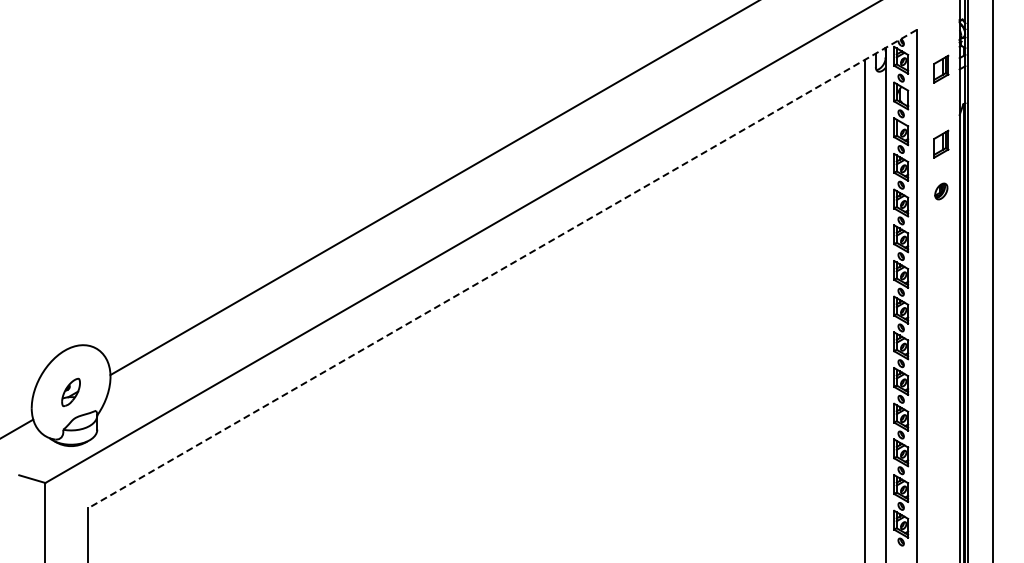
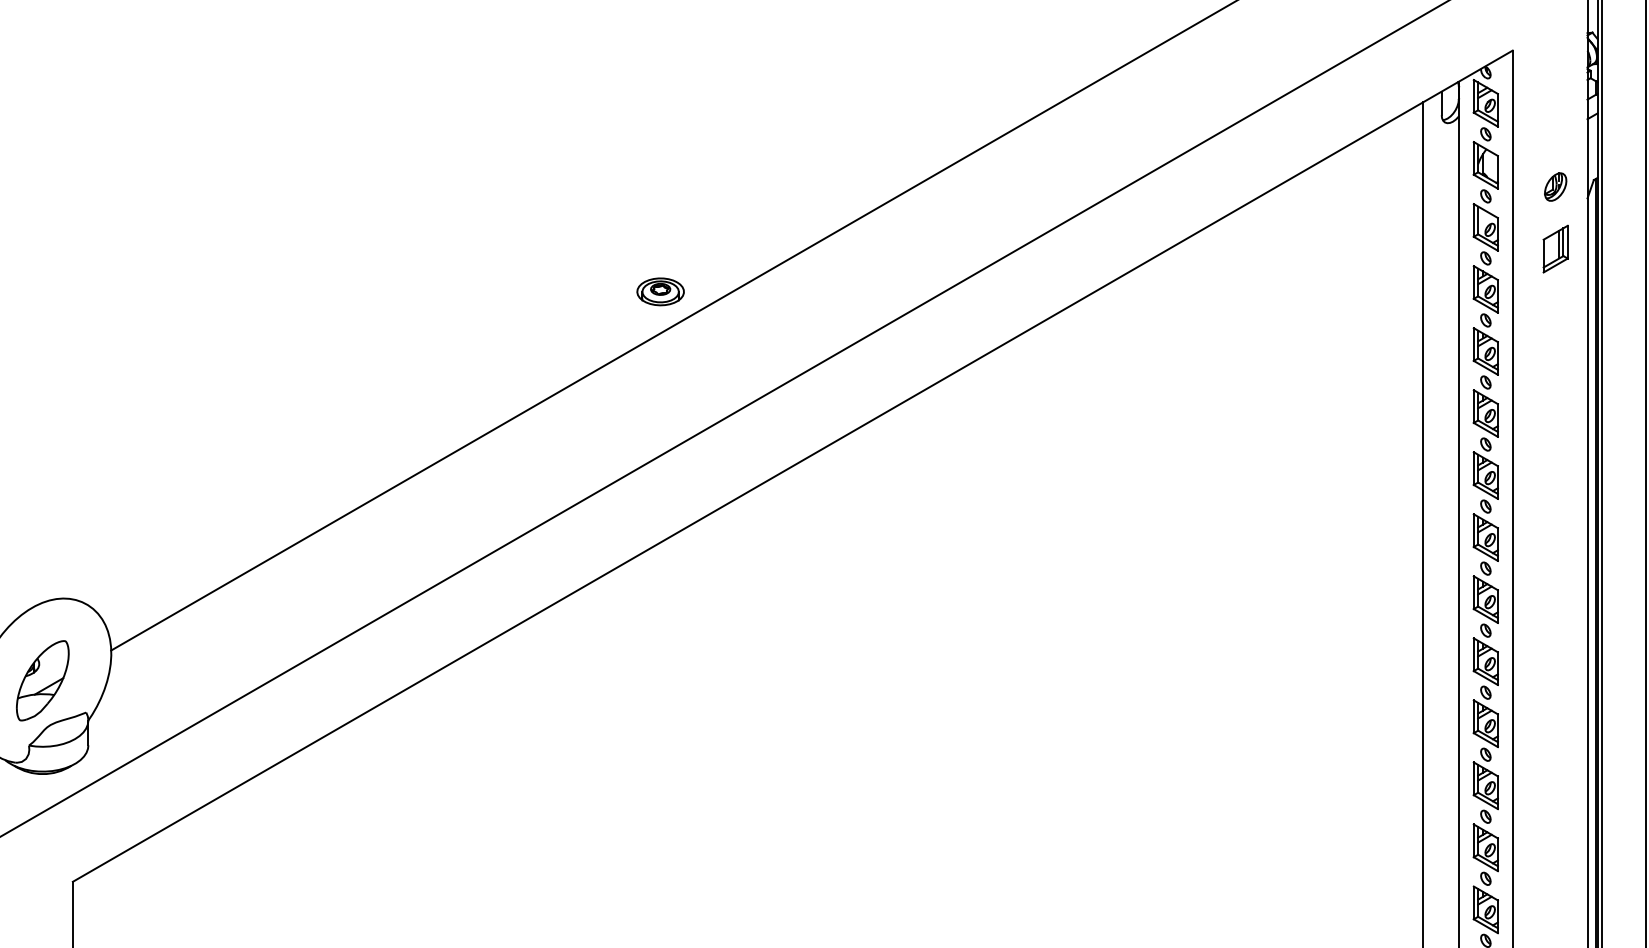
part: (941, 68) -> (1555, 117), removed
part: (426, 168) -> (660, 291), added
part: (941, 191) -> (1555, 187), moved
line: (502, 269) -> (792, 466), dashed -> solid
part: (70, 392) -> (41, 680), size x1.67

